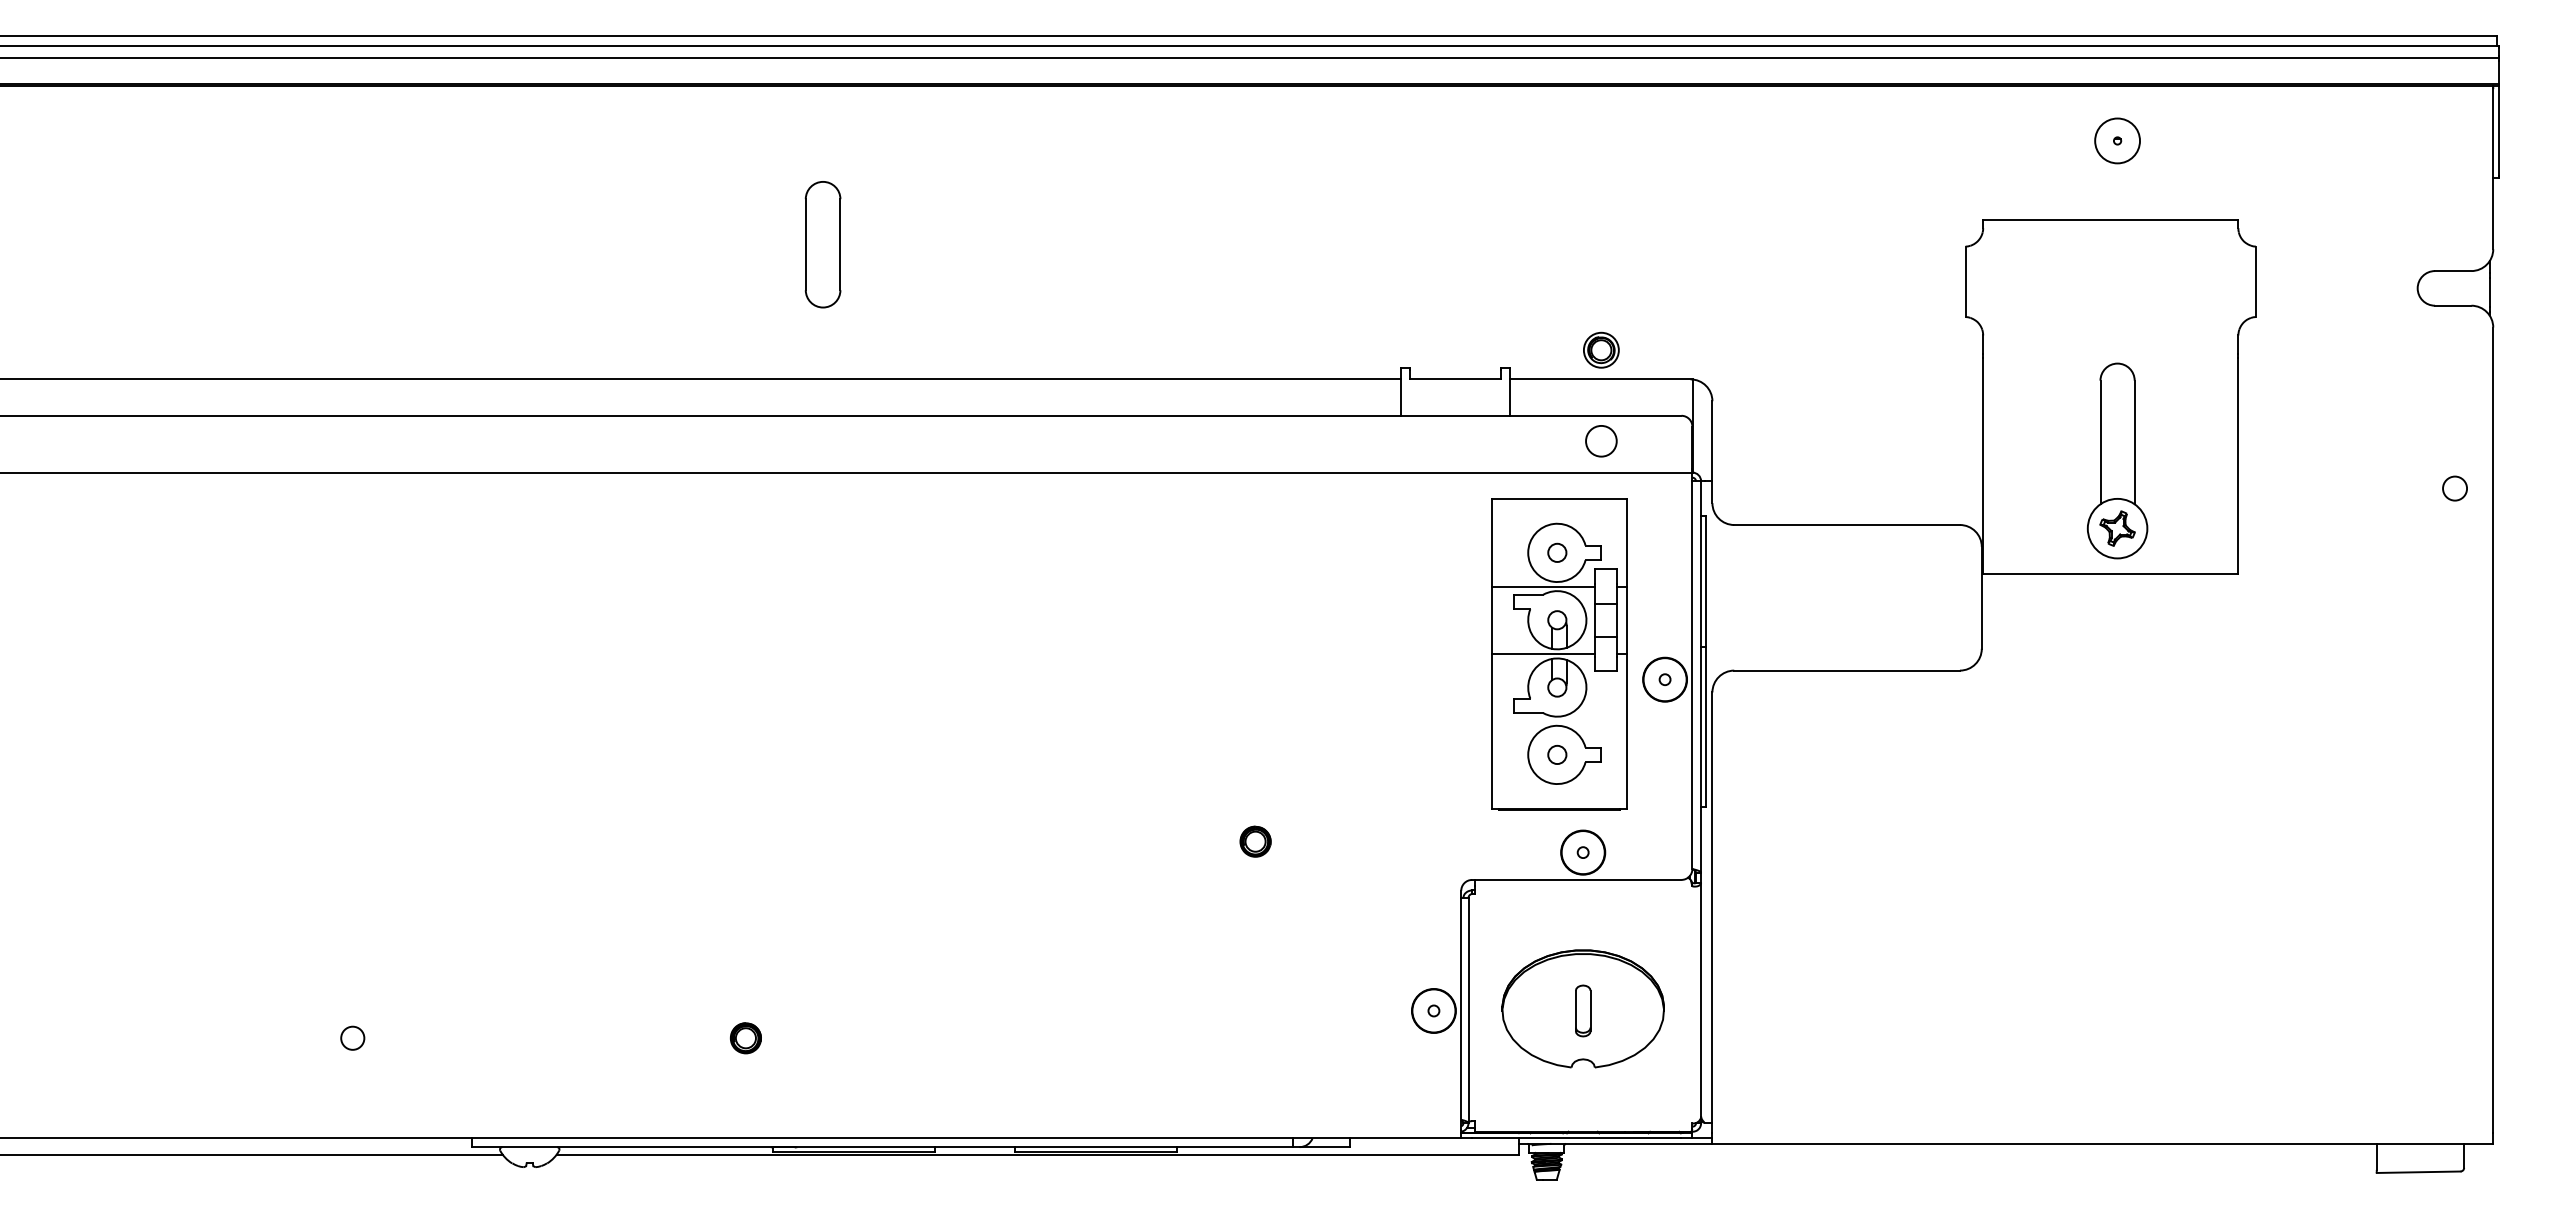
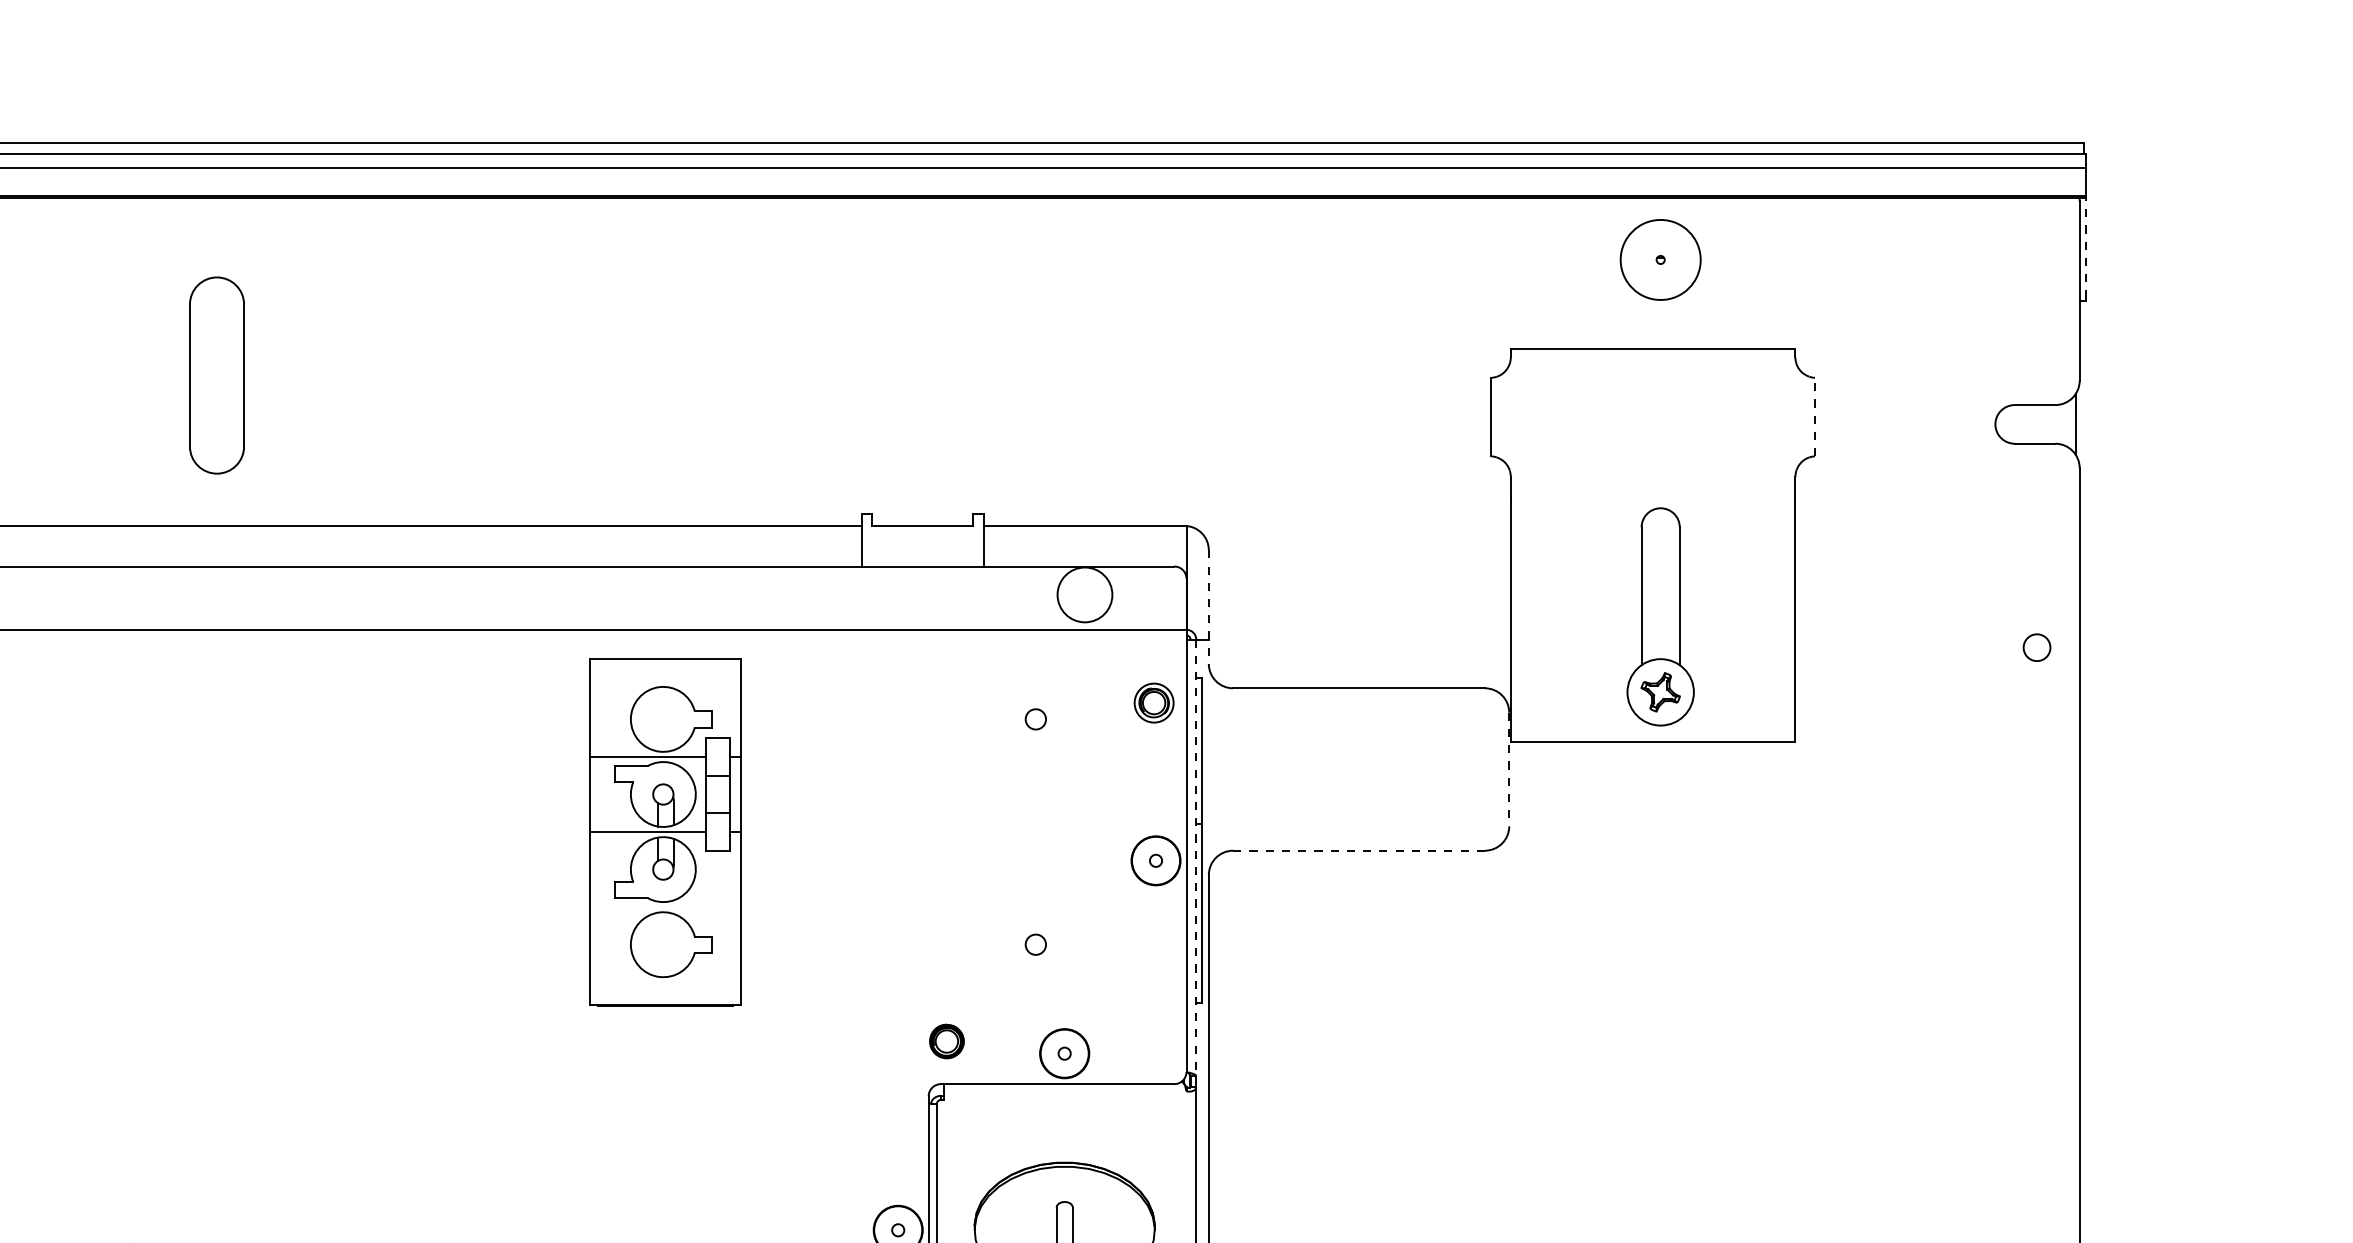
line: (2498, 130) -> (2085, 248), solid -> dashed
circle: (2117, 140) -> (1660, 259), size x1.6
part: (822, 244) -> (216, 375), size x1.4
line: (2255, 281) -> (1814, 416), solid -> dashed
part: (1601, 349) -> (1154, 702), moved
circle: (1601, 440) -> (1085, 594), size x1.6
line: (1712, 452) -> (1208, 607), solid -> dashed
line: (1981, 597) -> (1508, 769), solid -> dashed
part: (1559, 654) -> (665, 832), moved
line: (1847, 670) -> (1359, 850), solid -> dashed
line: (1701, 676) -> (1196, 857), solid -> dashed
part: (1255, 841) -> (946, 1041), moved

